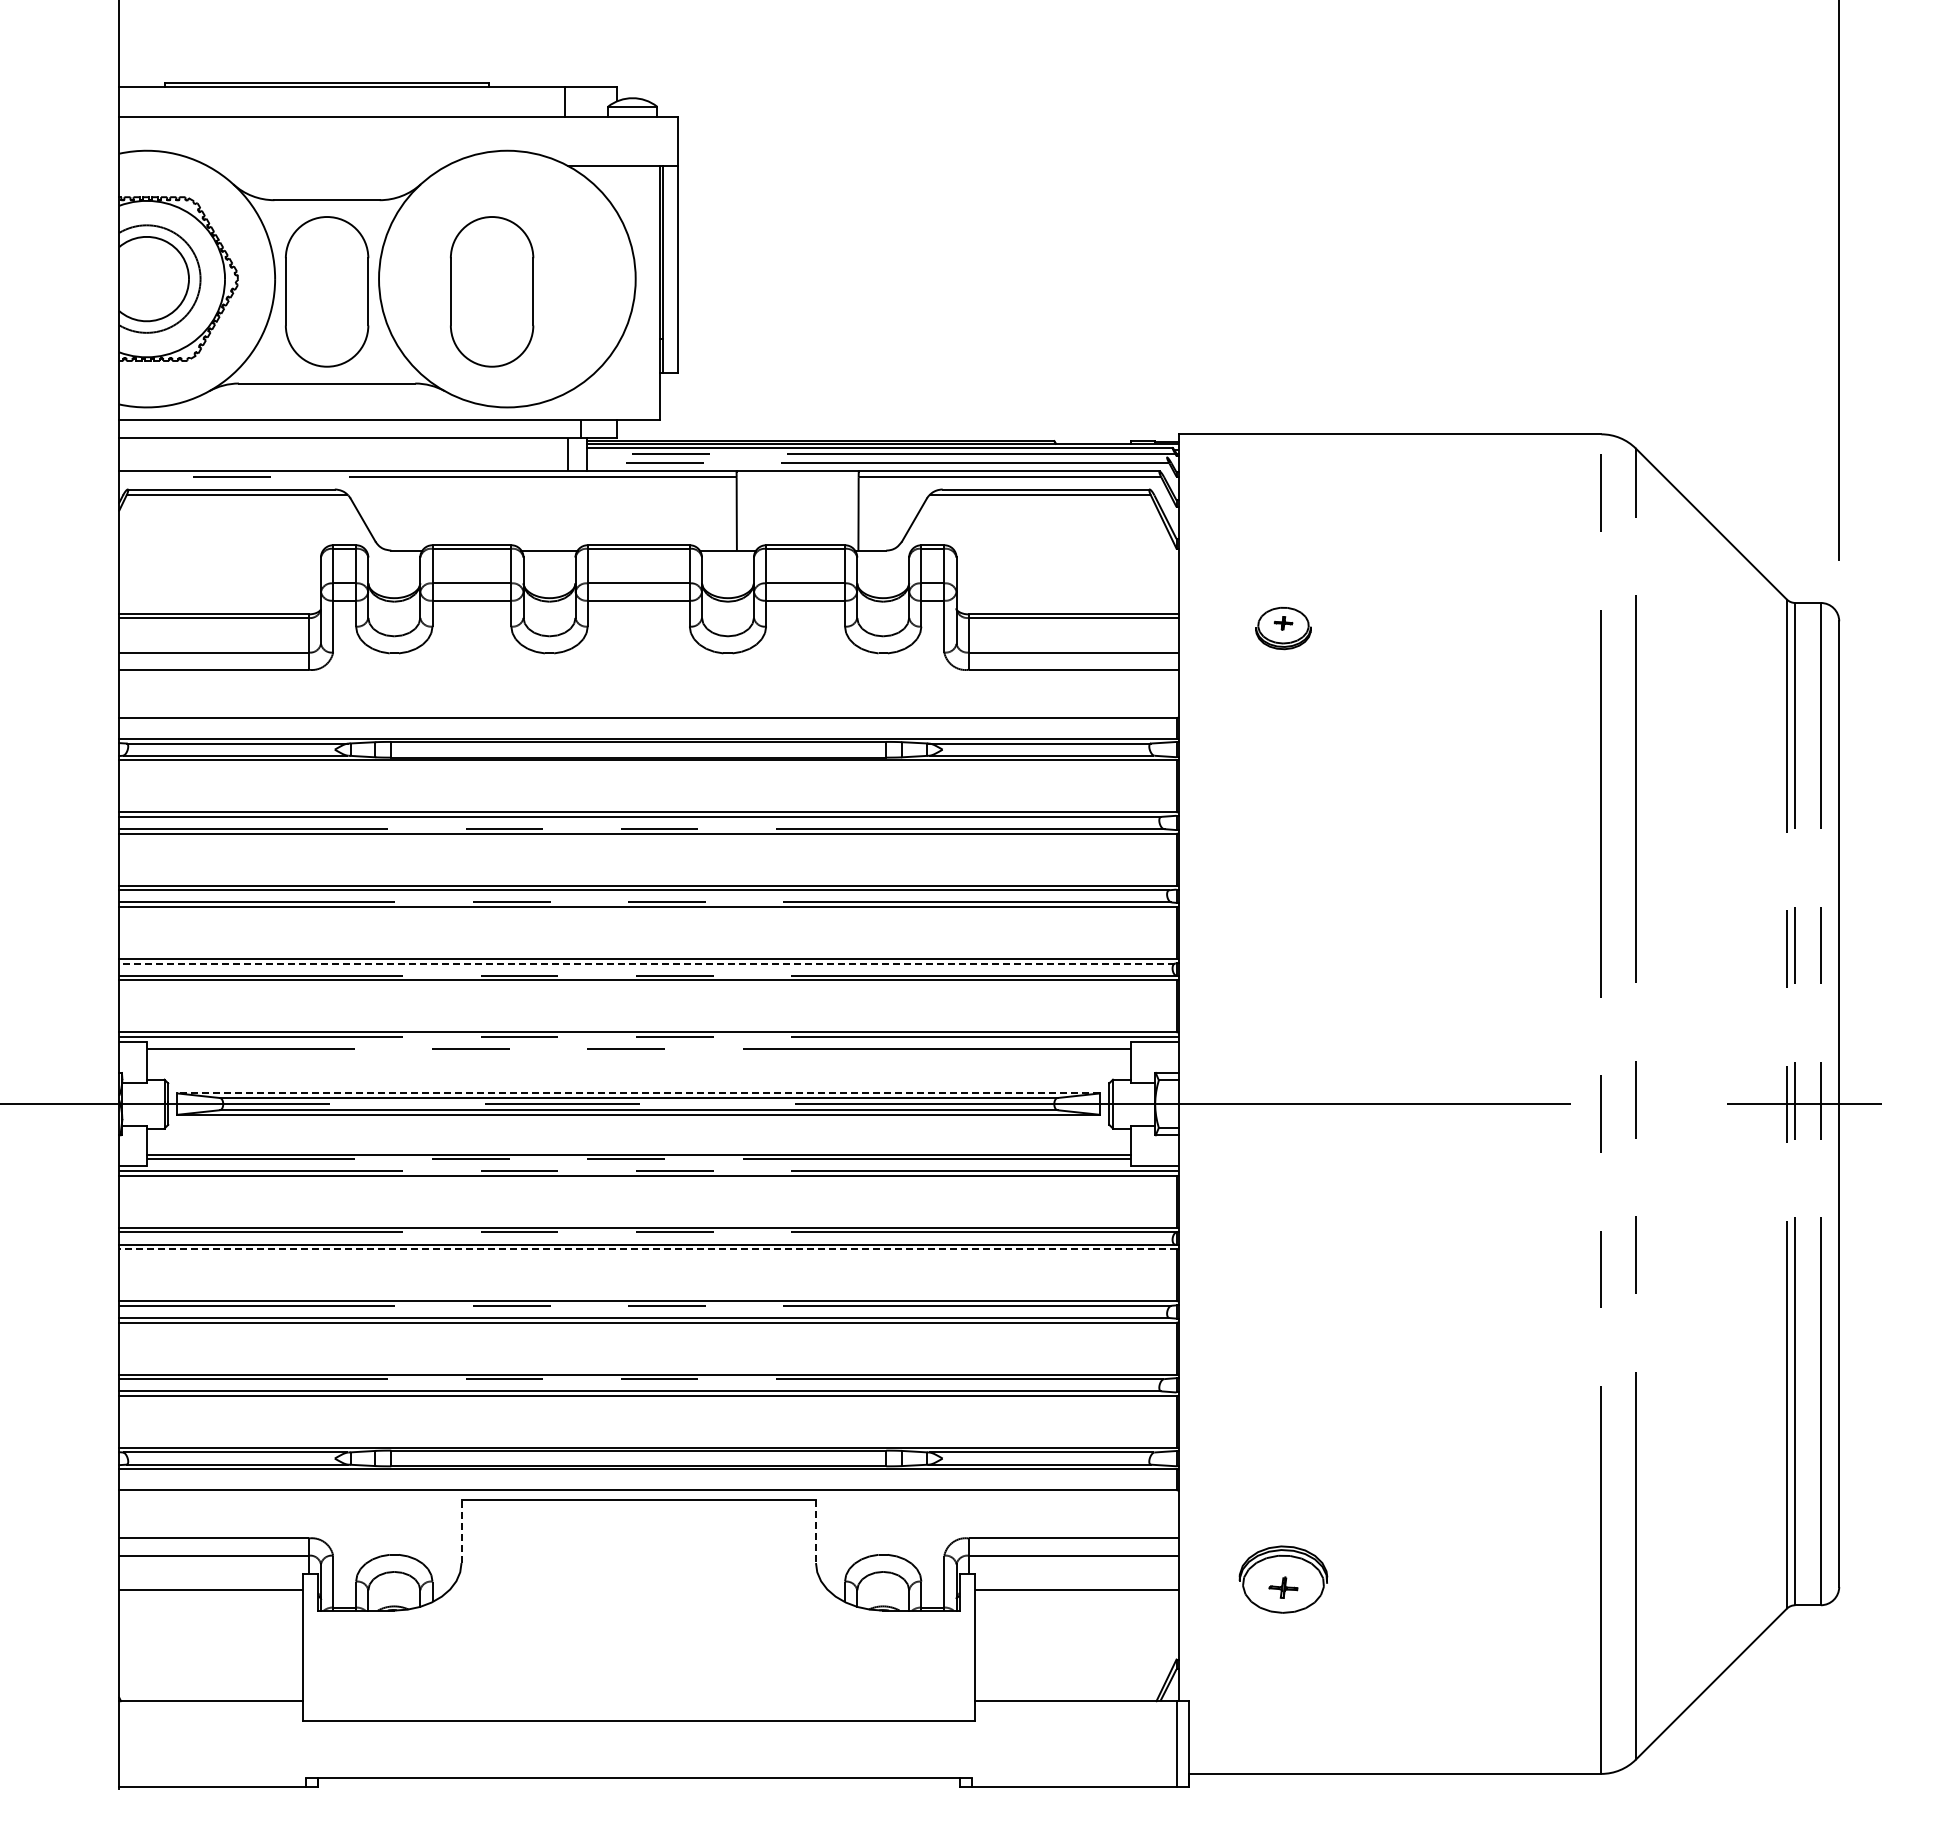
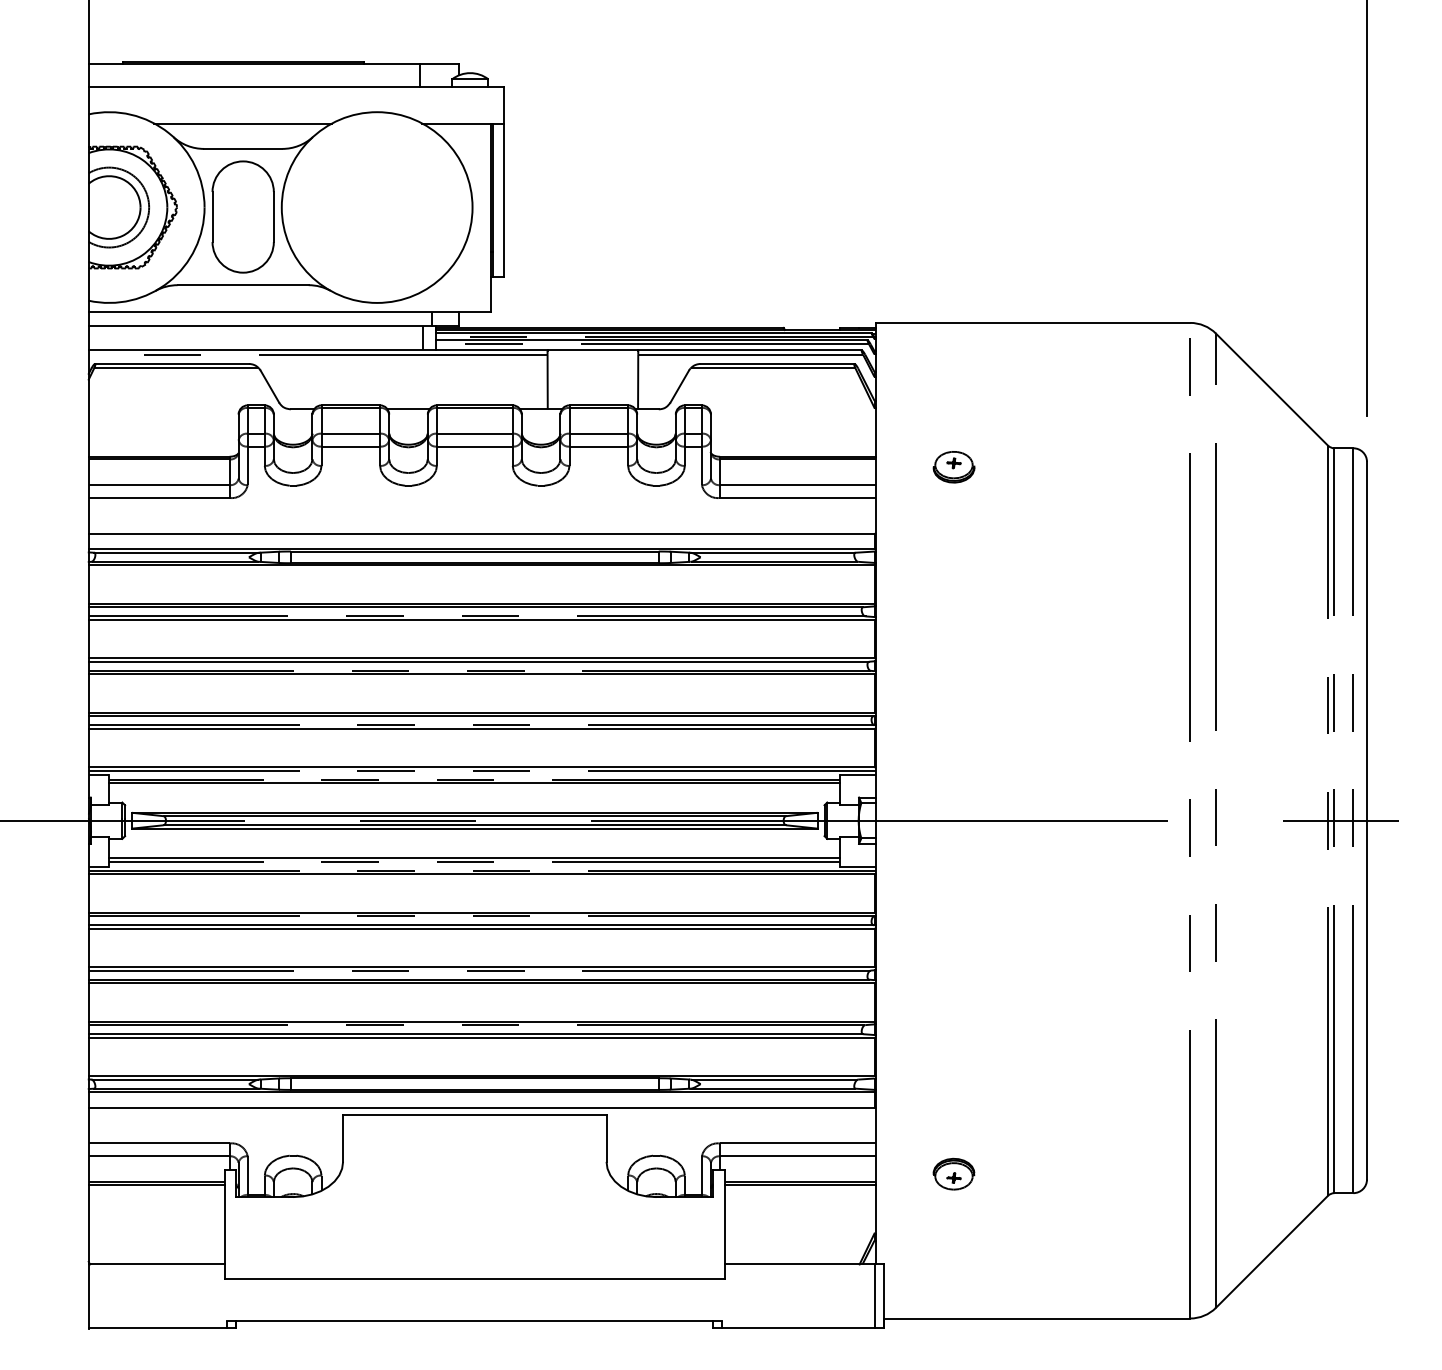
line: (326, 166) -> (242, 123), added
part: (492, 291) -> (366, 216), removed
line: (876, 457) -> (651, 340), added
line: (647, 963) -> (481, 716), dashed -> solid
line: (638, 1053) -> (474, 783), added
line: (638, 1093) -> (474, 812), dashed -> solid
line: (647, 1249) -> (481, 928), dashed -> solid
line: (461, 1531) -> (343, 1138), dashed -> solid
line: (815, 1531) -> (606, 1138), dashed -> solid
part: (1283, 1579) -> (953, 1174), size x0.62
line: (210, 1593) -> (156, 1184), added
line: (1076, 1593) -> (800, 1184), added

